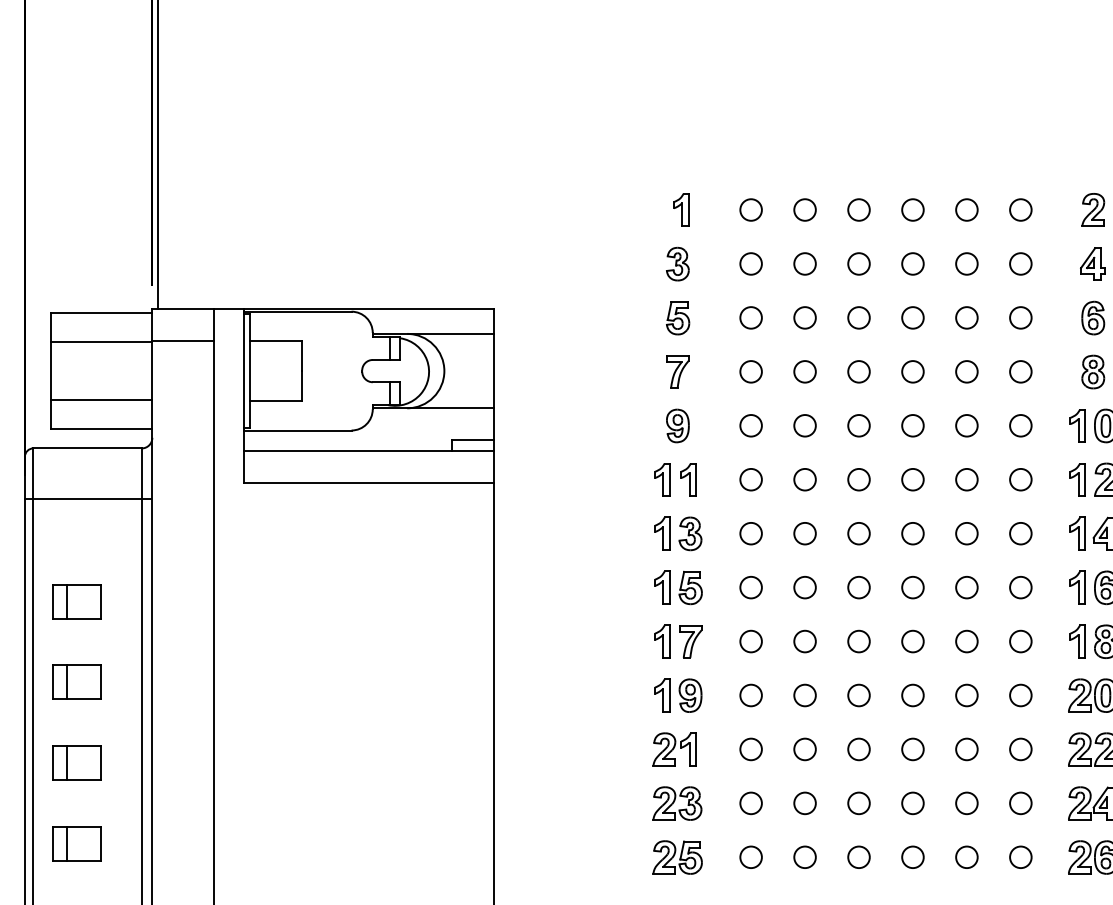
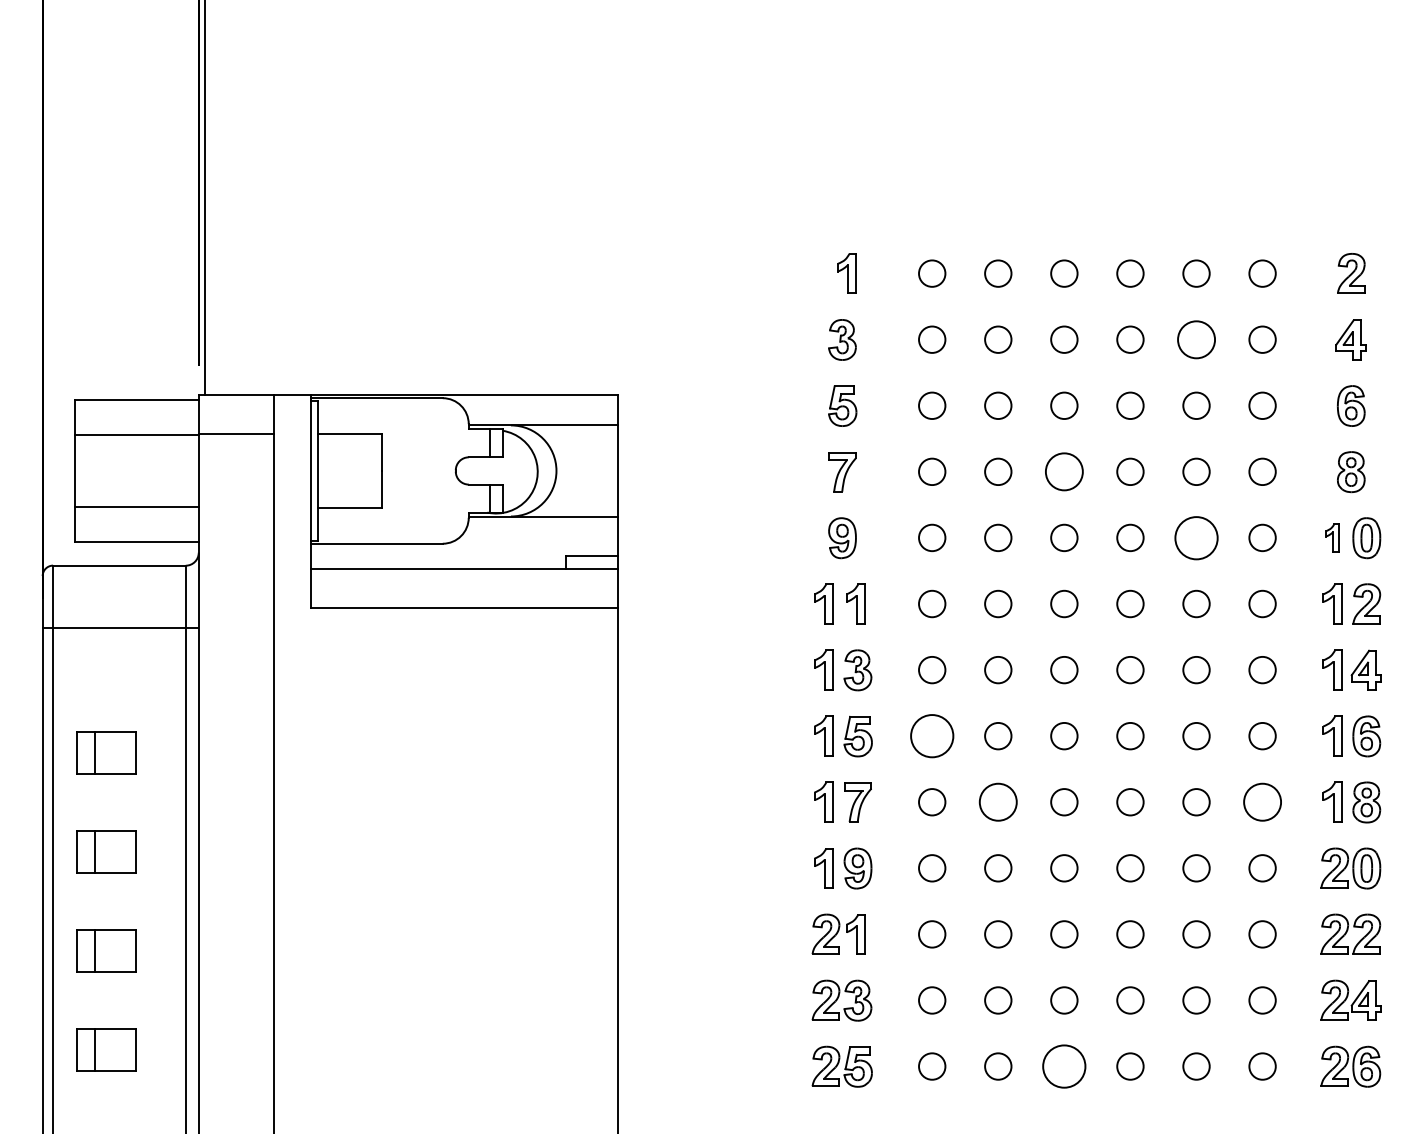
circle: (966, 263) -> (1196, 339), size x1.4
circle: (859, 371) -> (1064, 471), size x1.4
circle: (966, 425) -> (1196, 537), size x1.6
part: (1077, 425) -> (1332, 537), size x0.7
circle: (751, 587) -> (932, 735), size x1.6
circle: (805, 641) -> (998, 802), size x1.4
circle: (1020, 641) -> (1262, 802), size x1.4
circle: (859, 857) -> (1064, 1066), size x1.6

